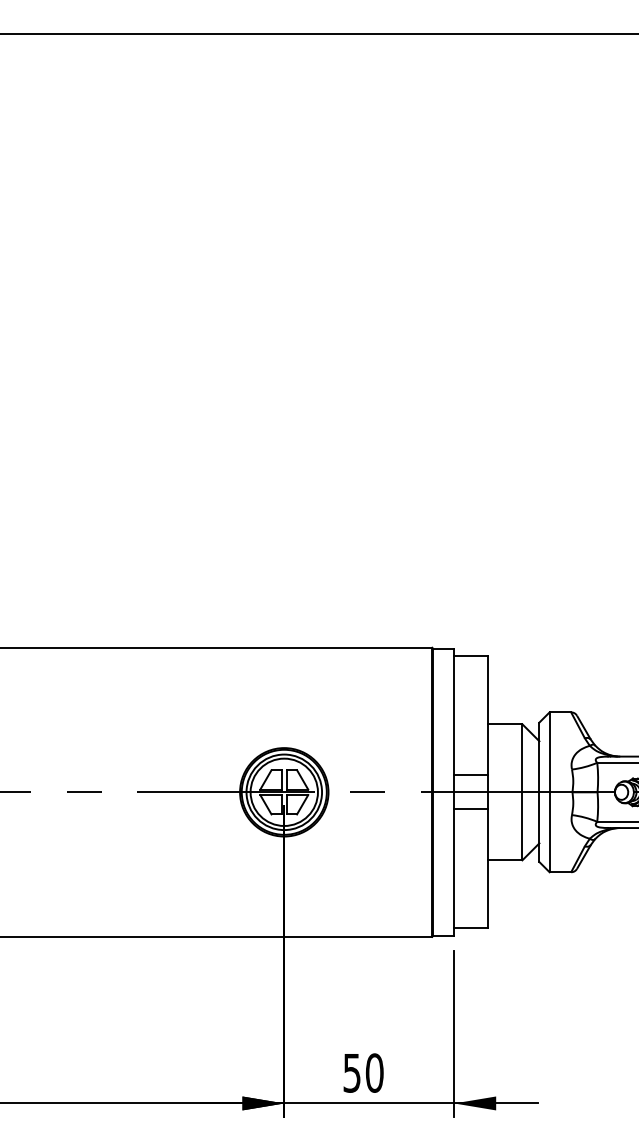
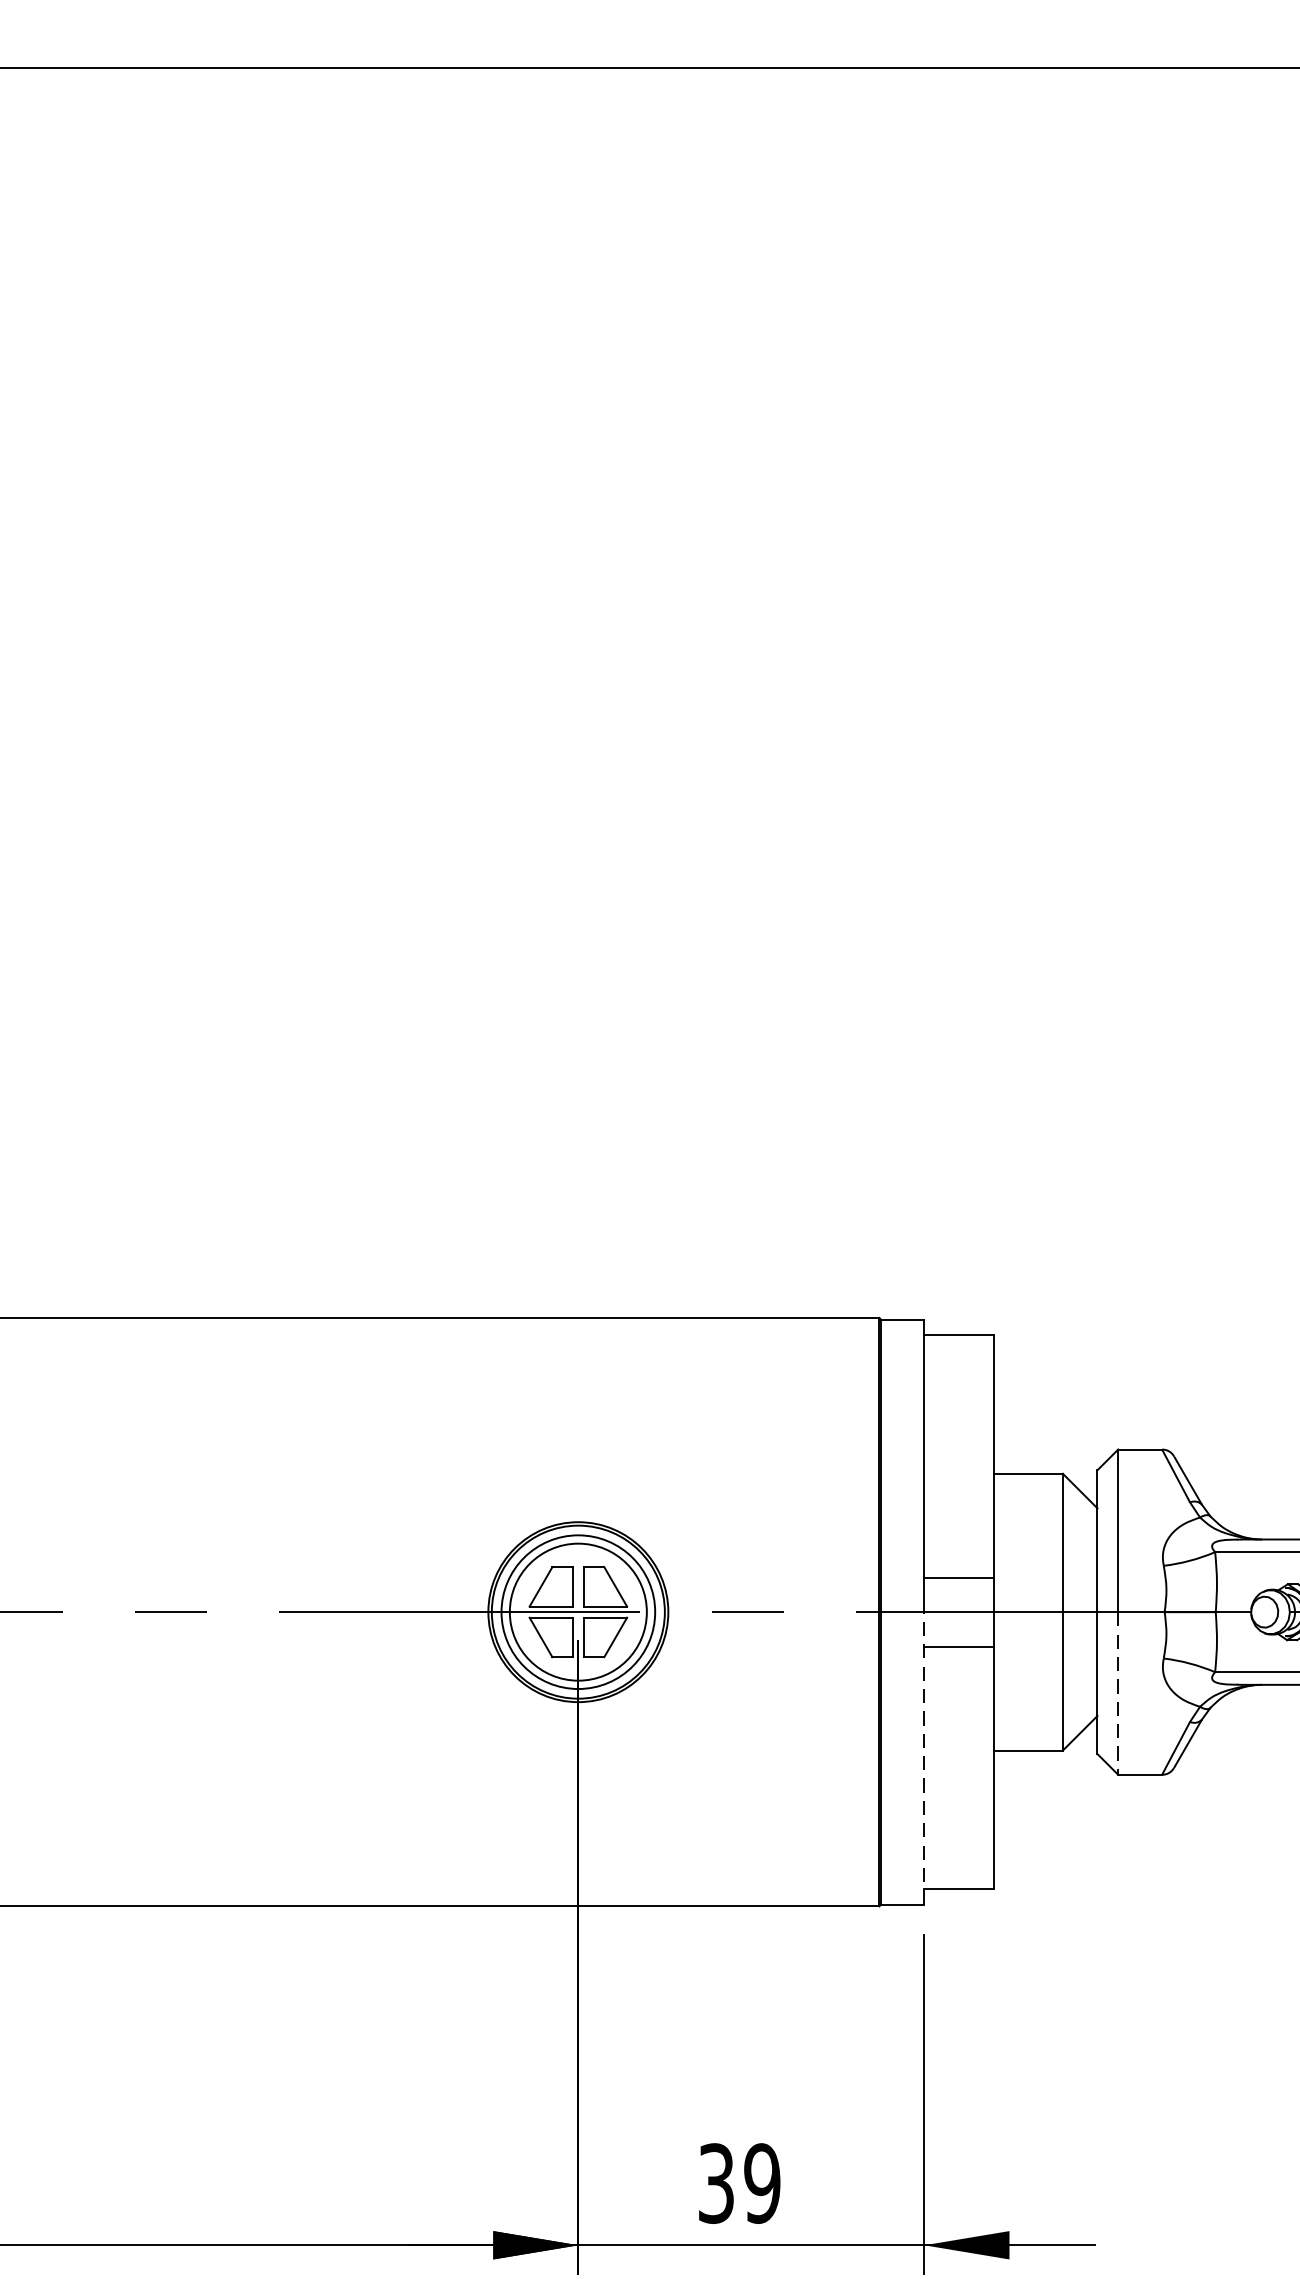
line: (549, 832) -> (1118, 1693), solid -> dashed
line: (454, 864) -> (924, 1759), solid -> dashed
text: (363, 1072) -> (739, 2182), 50 -> 39

